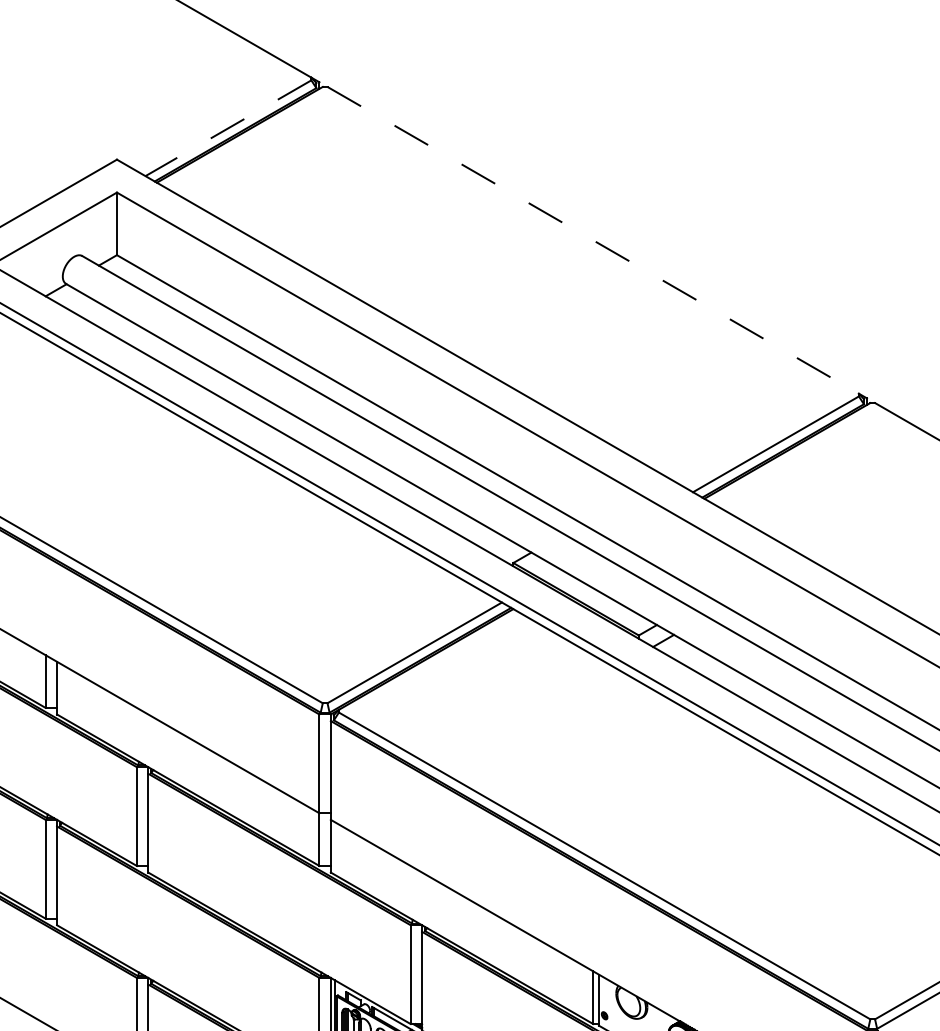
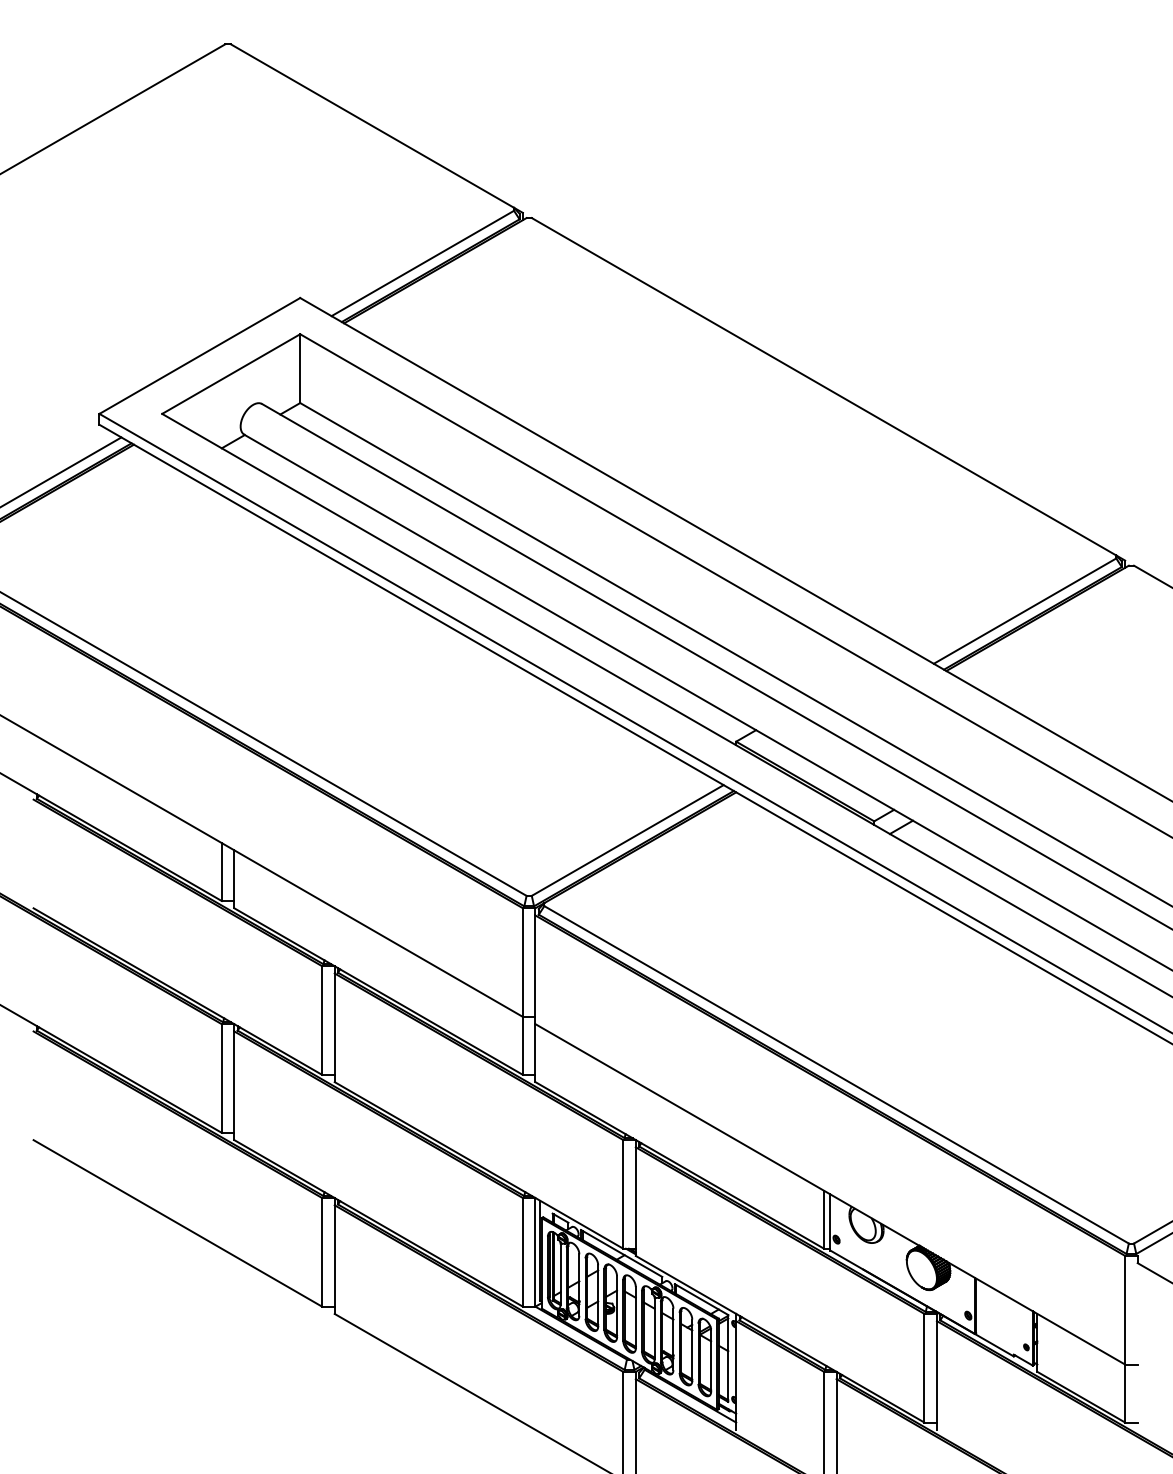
line: (228, 128) -> (422, 263), dashed -> solid
line: (593, 241) -> (824, 387), dashed -> solid

